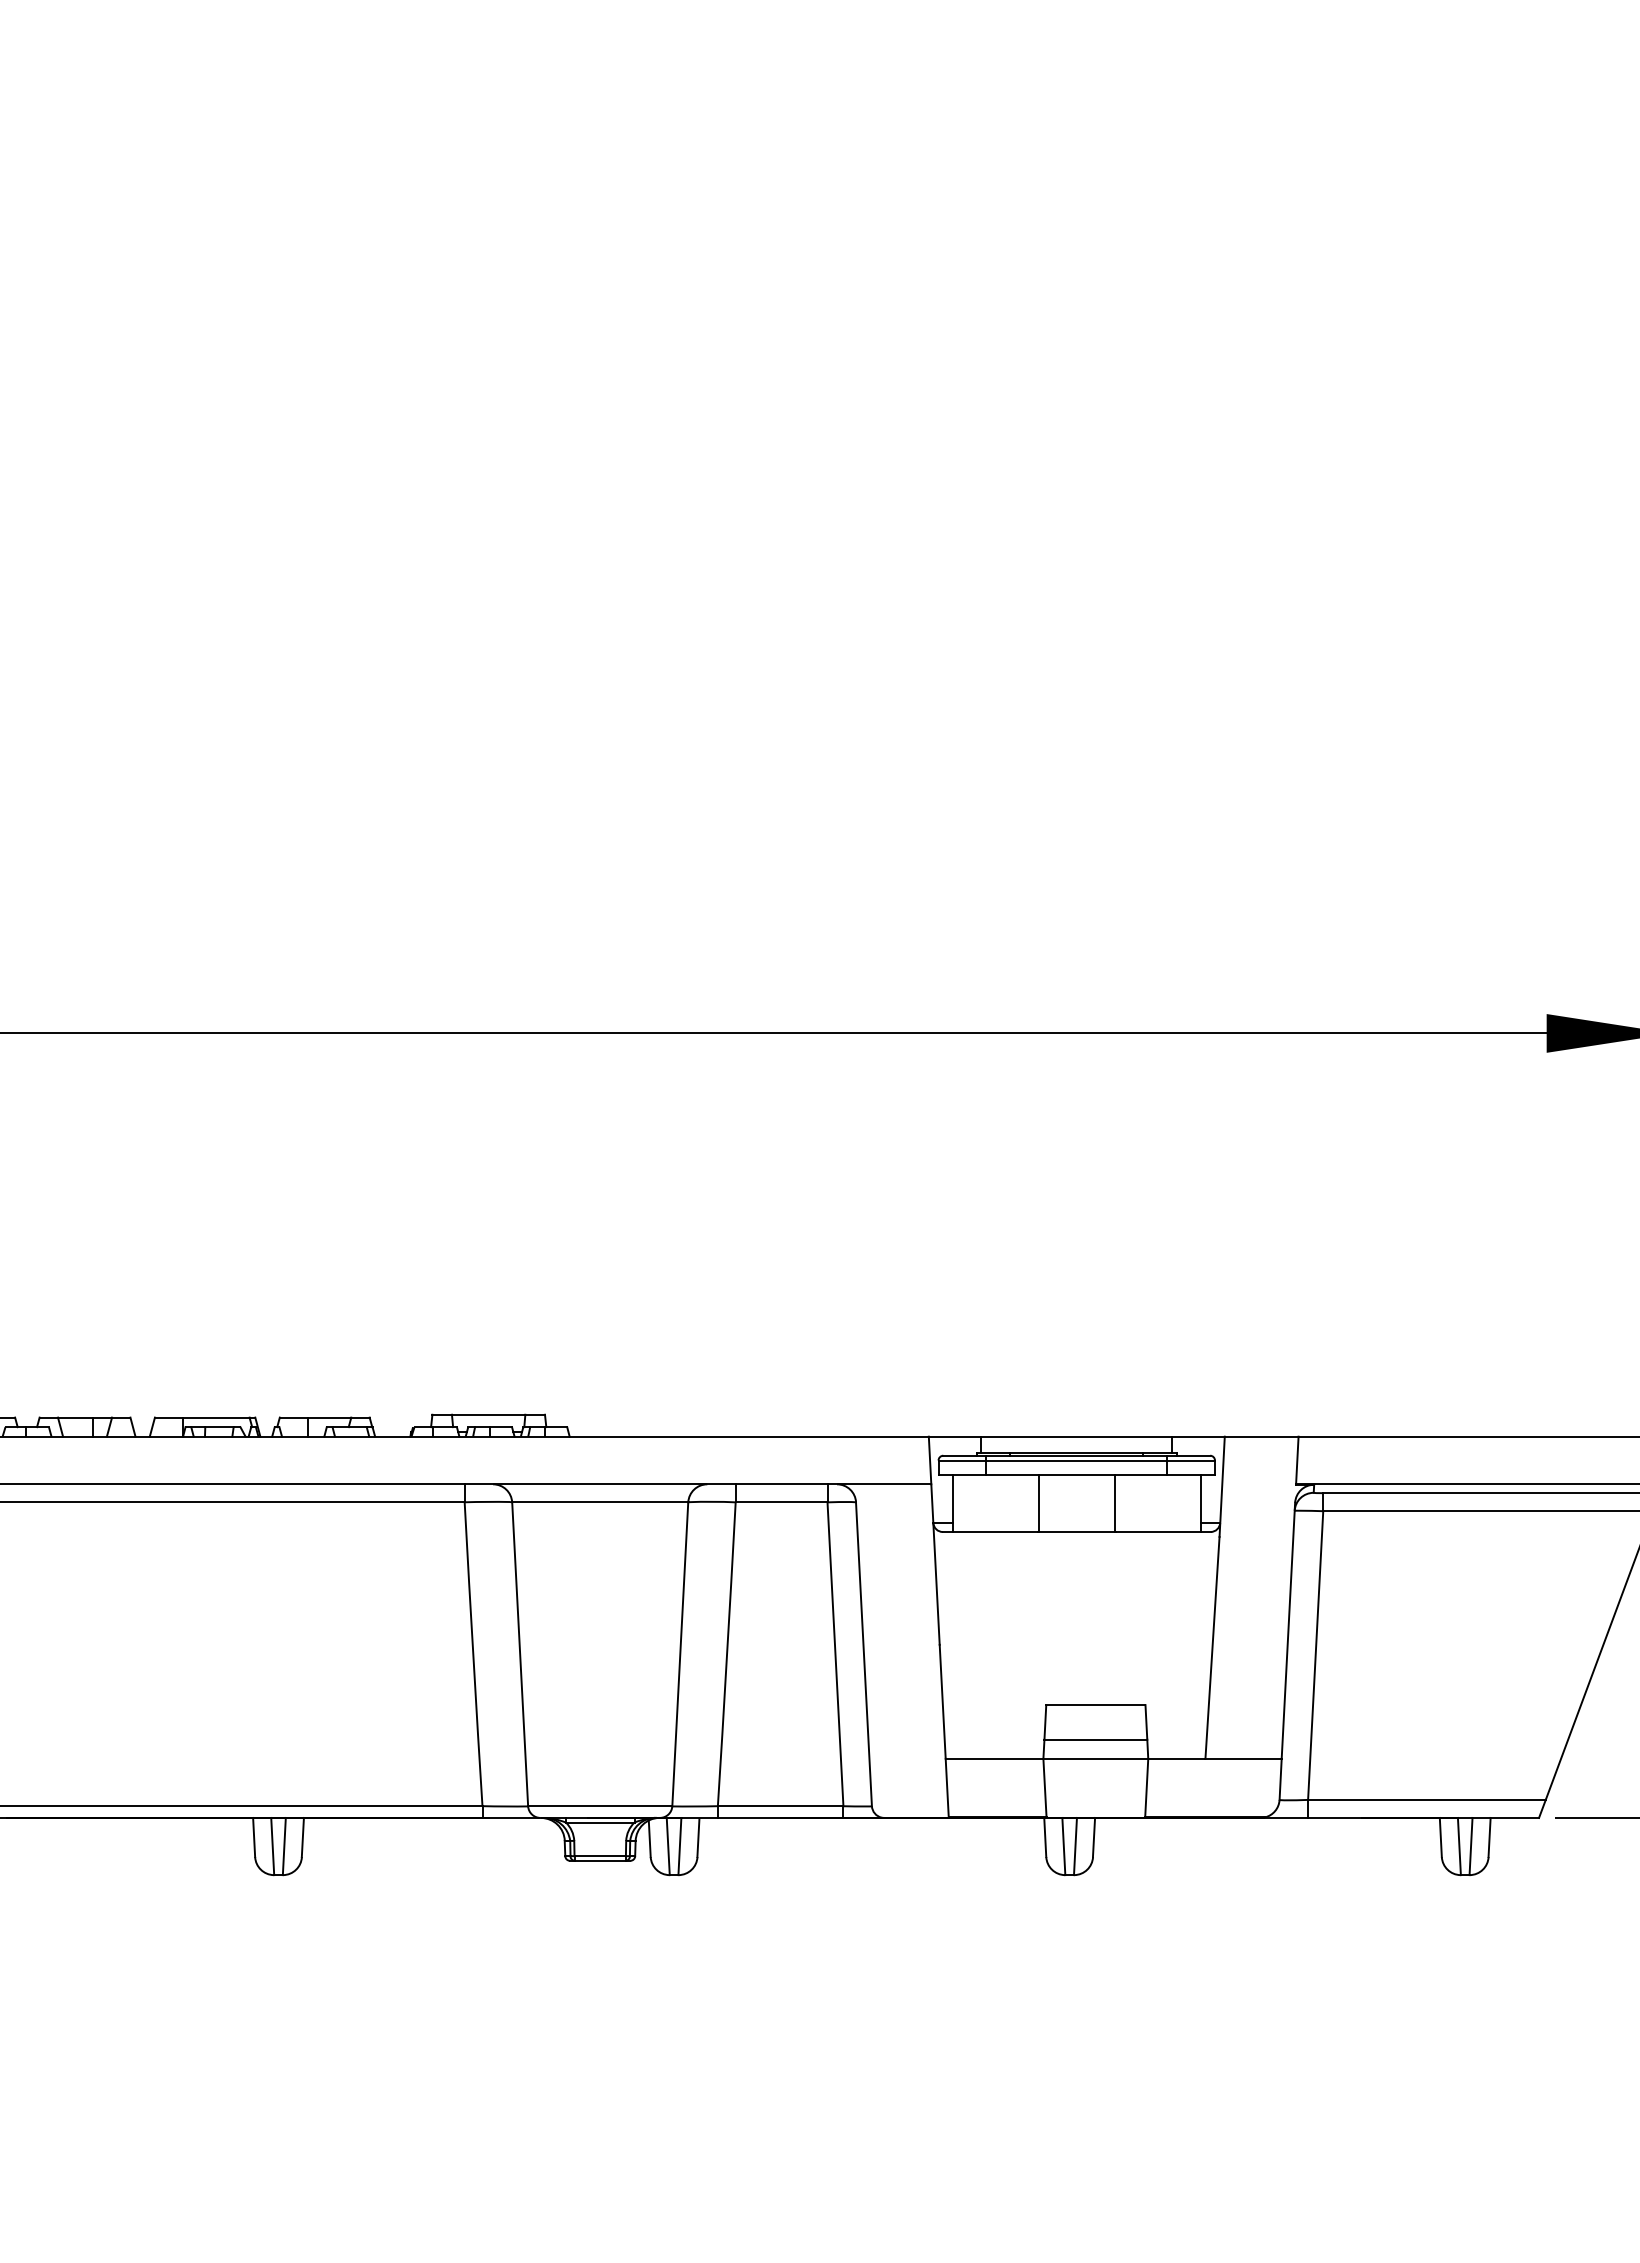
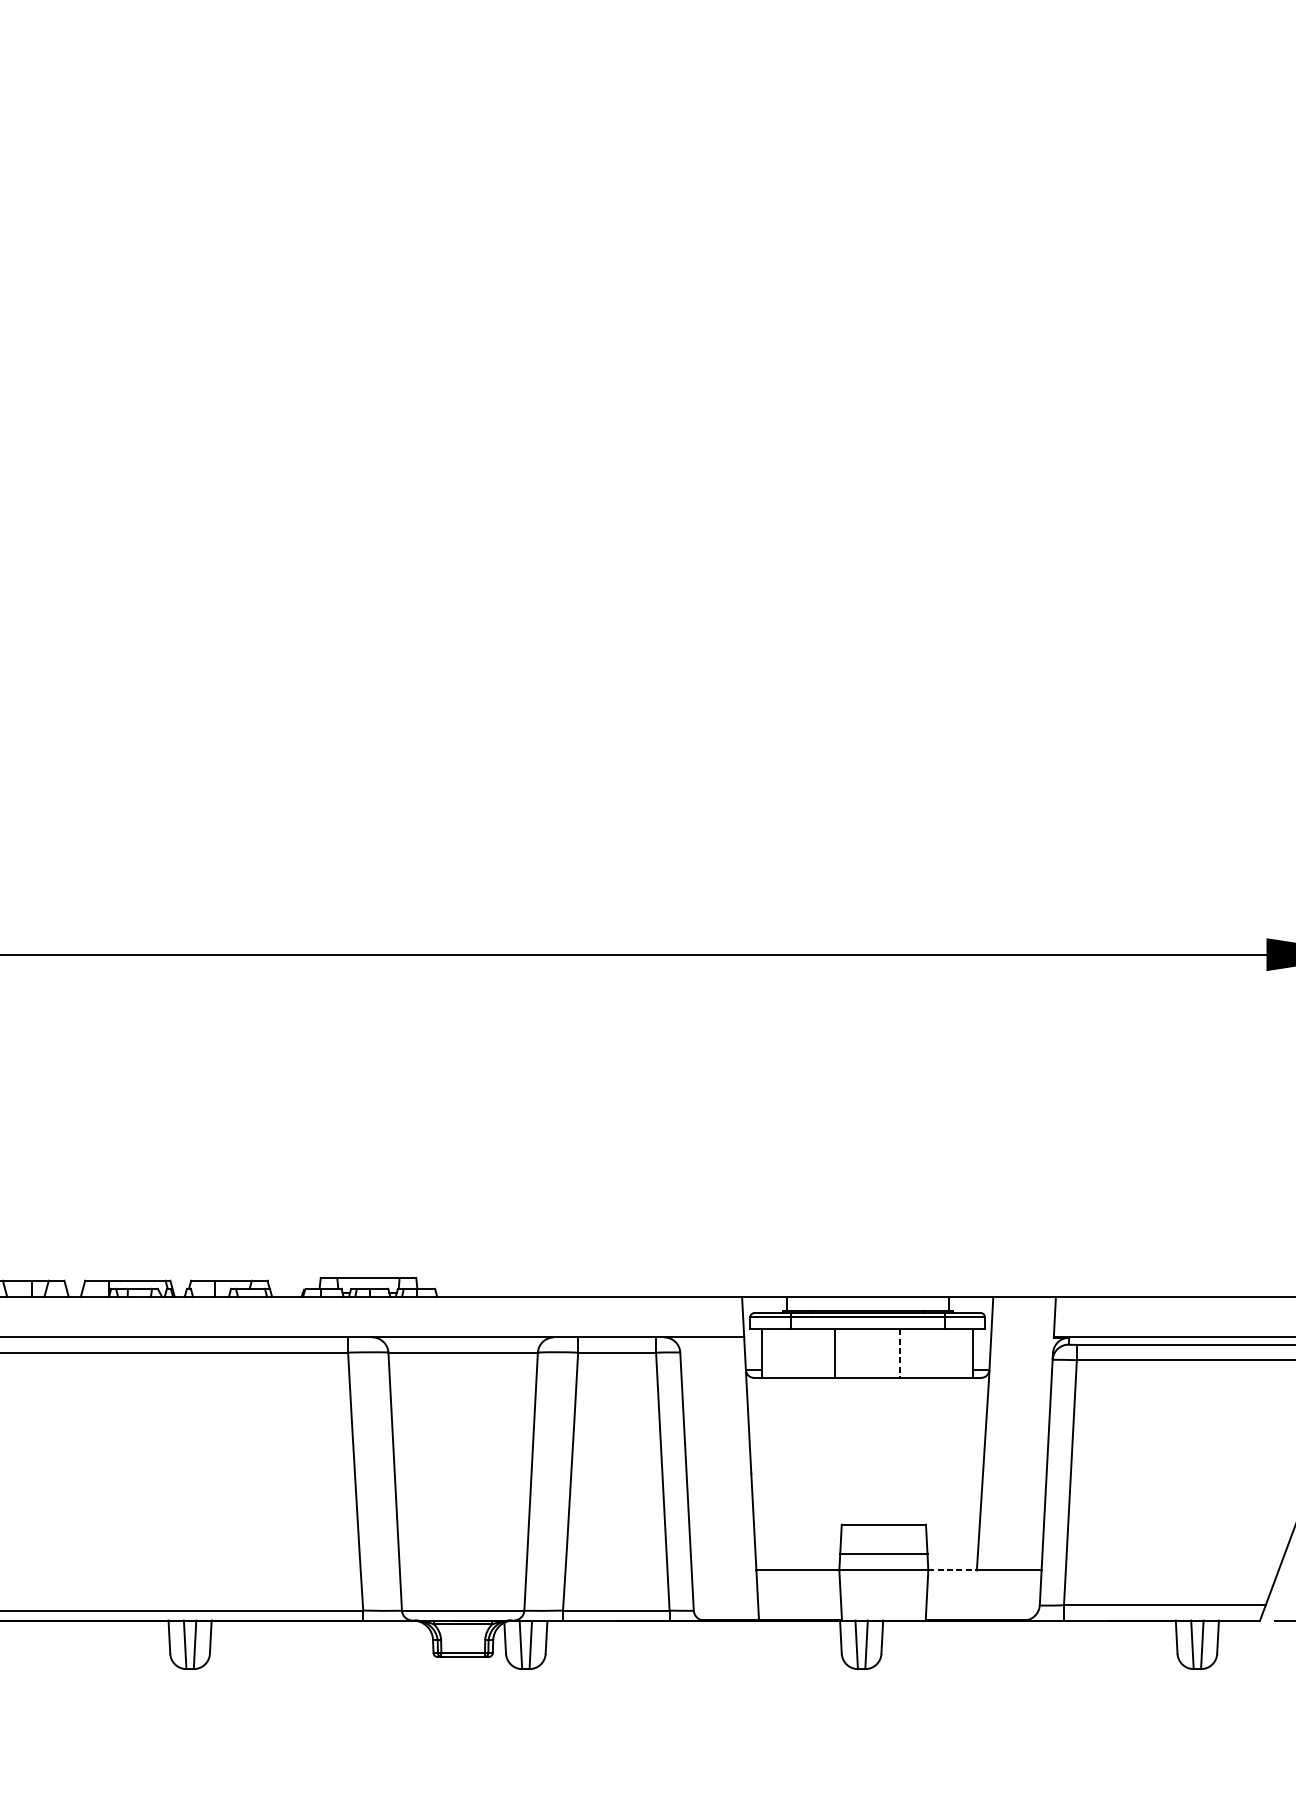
line: (1114, 1503) -> (899, 1353), solid -> dashed
line: (1176, 1758) -> (952, 1570), solid -> dashed

